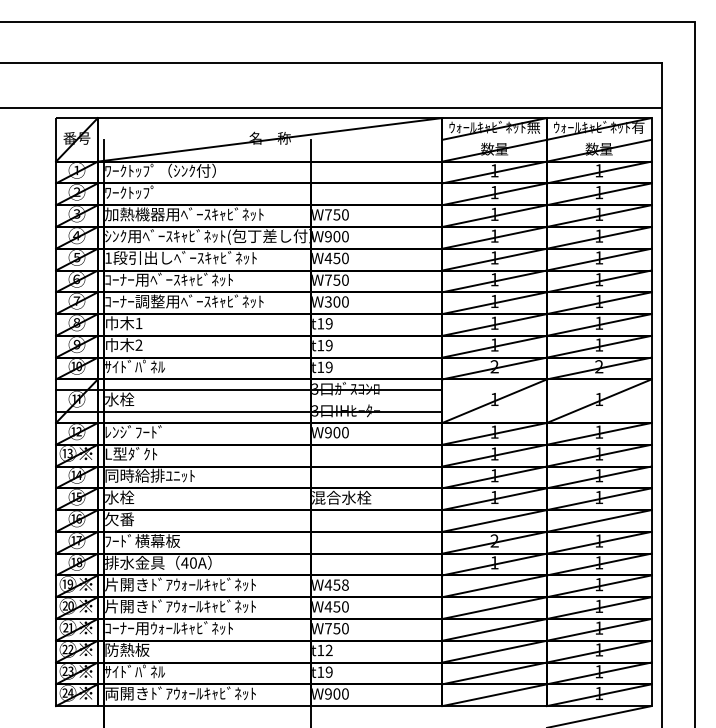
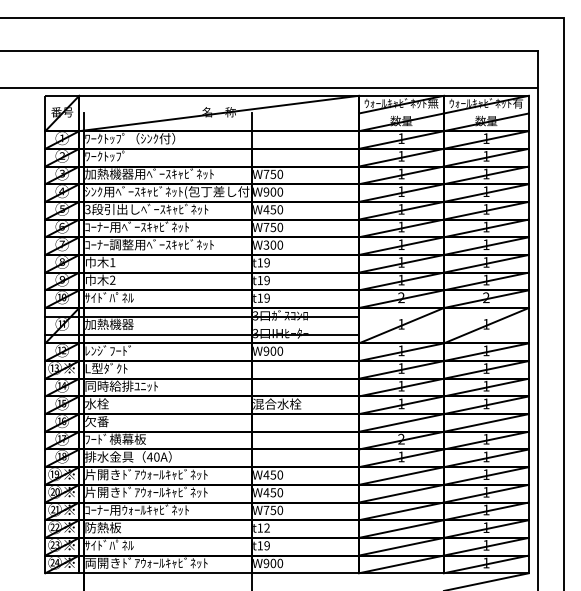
text: (107, 258) -> (87, 209), 1 -> 3
text: (135, 398) -> (109, 323), 水栓 -> 加熱機器
text: (345, 585) -> (280, 475), W458 -> W450

